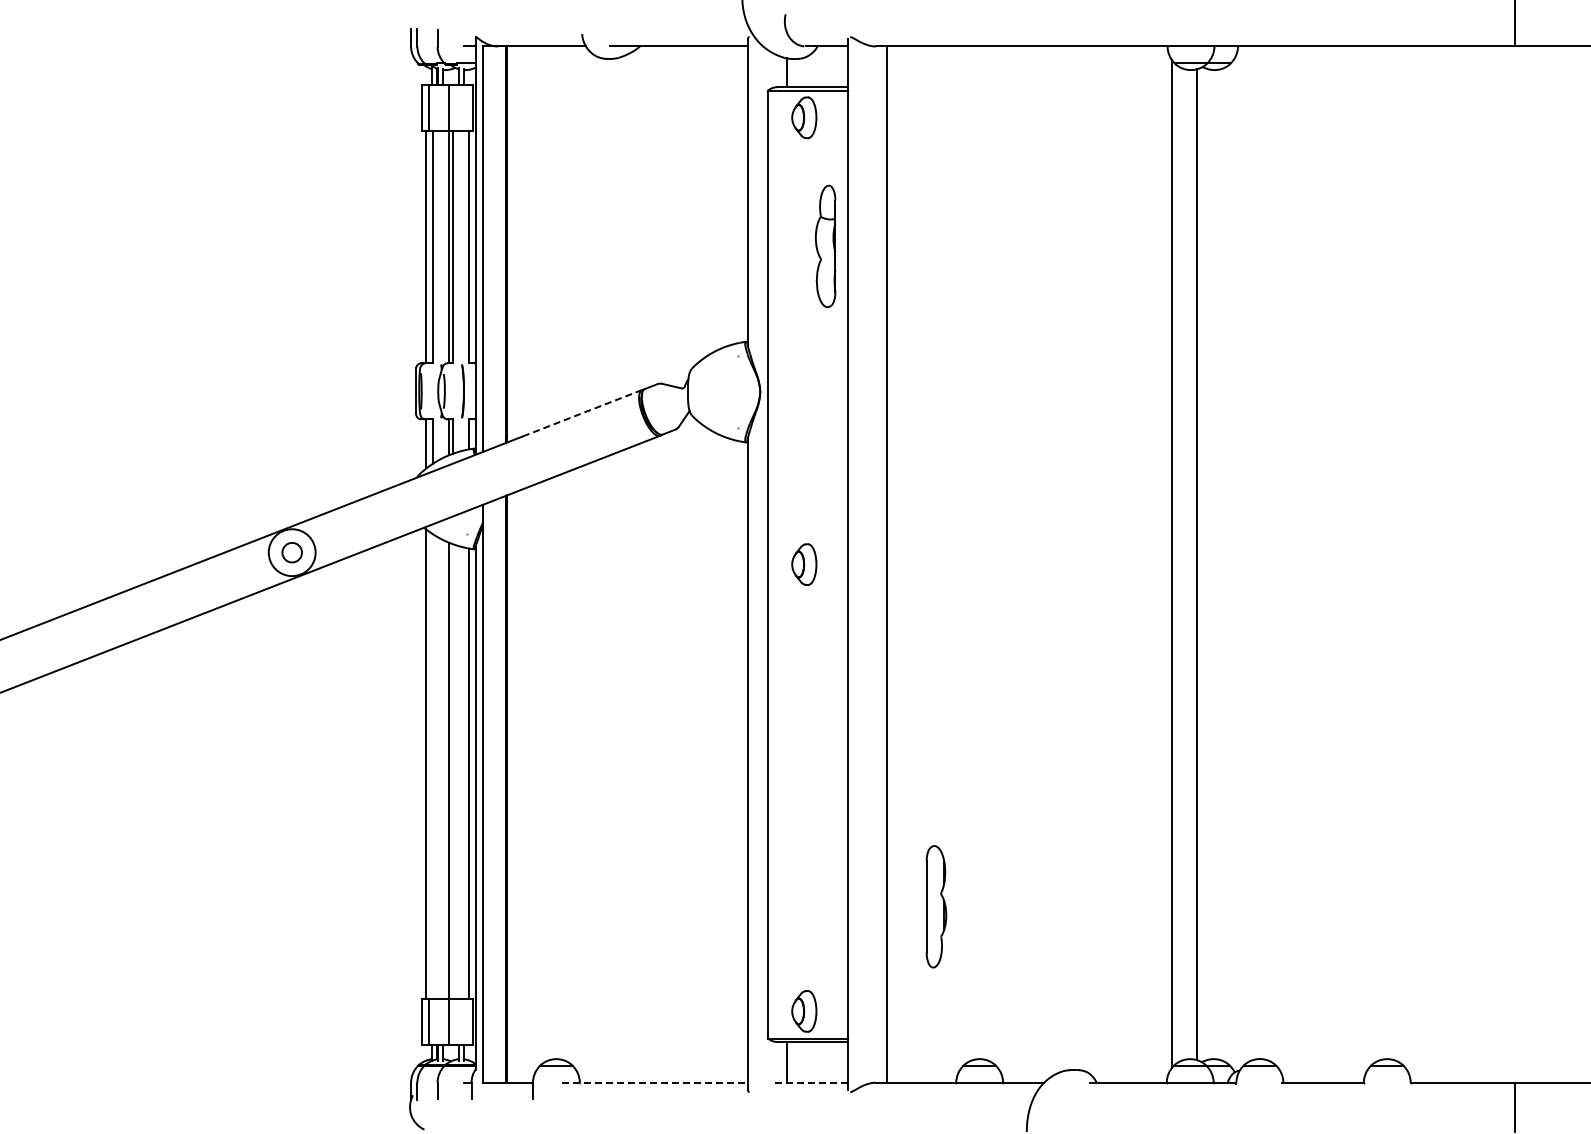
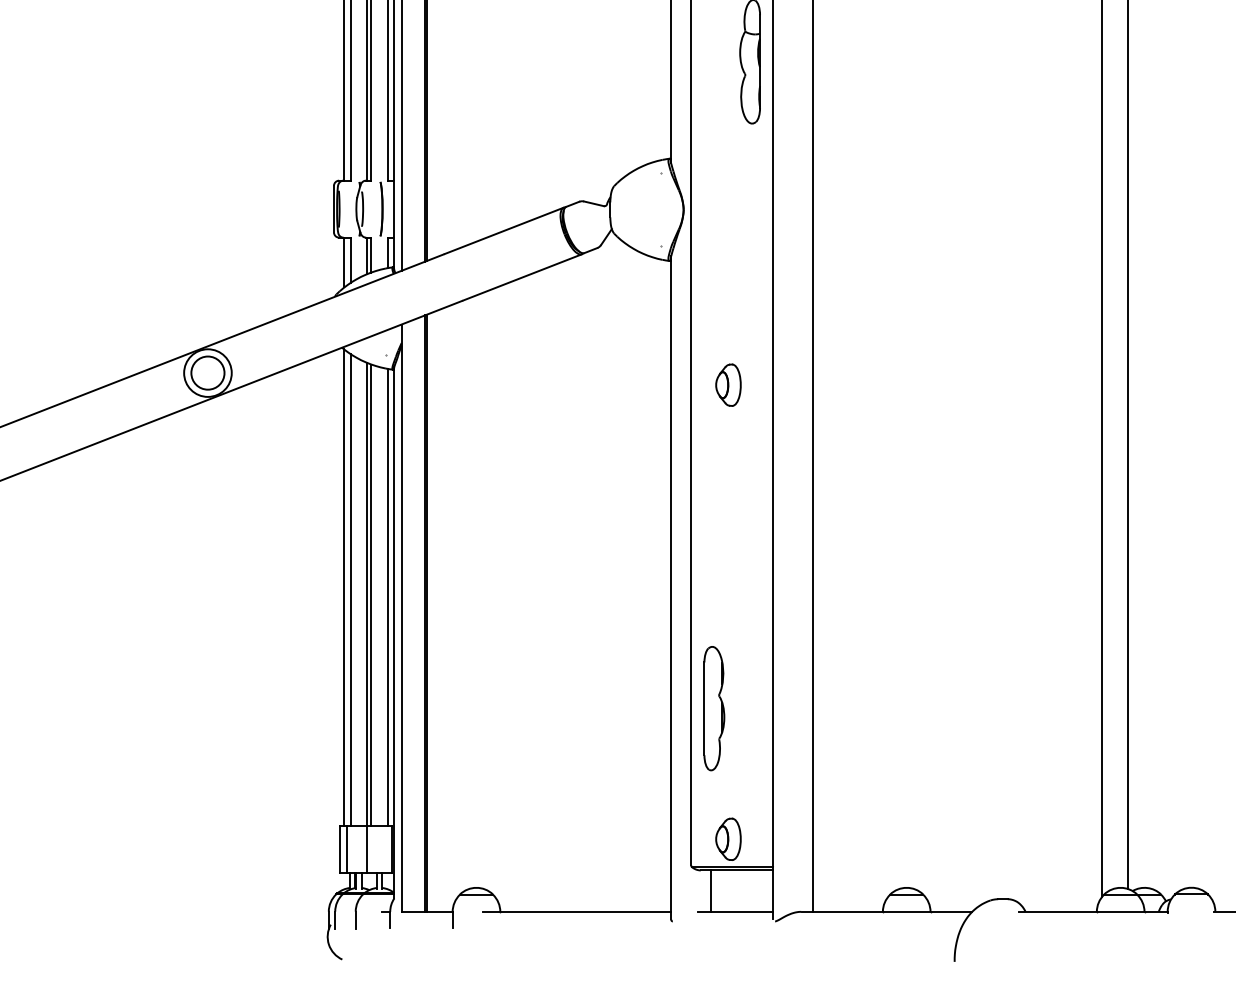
line: (583, 412) -> (504, 230), dashed -> solid
circle: (291, 552) -> (207, 372), size x1.67
line: (432, 766) -> (350, 590), added
line: (452, 771) -> (370, 595), added
part: (936, 906) -> (714, 708), moved
line: (655, 1082) -> (577, 911), dashed -> solid
line: (811, 1082) -> (735, 911), dashed -> solid

